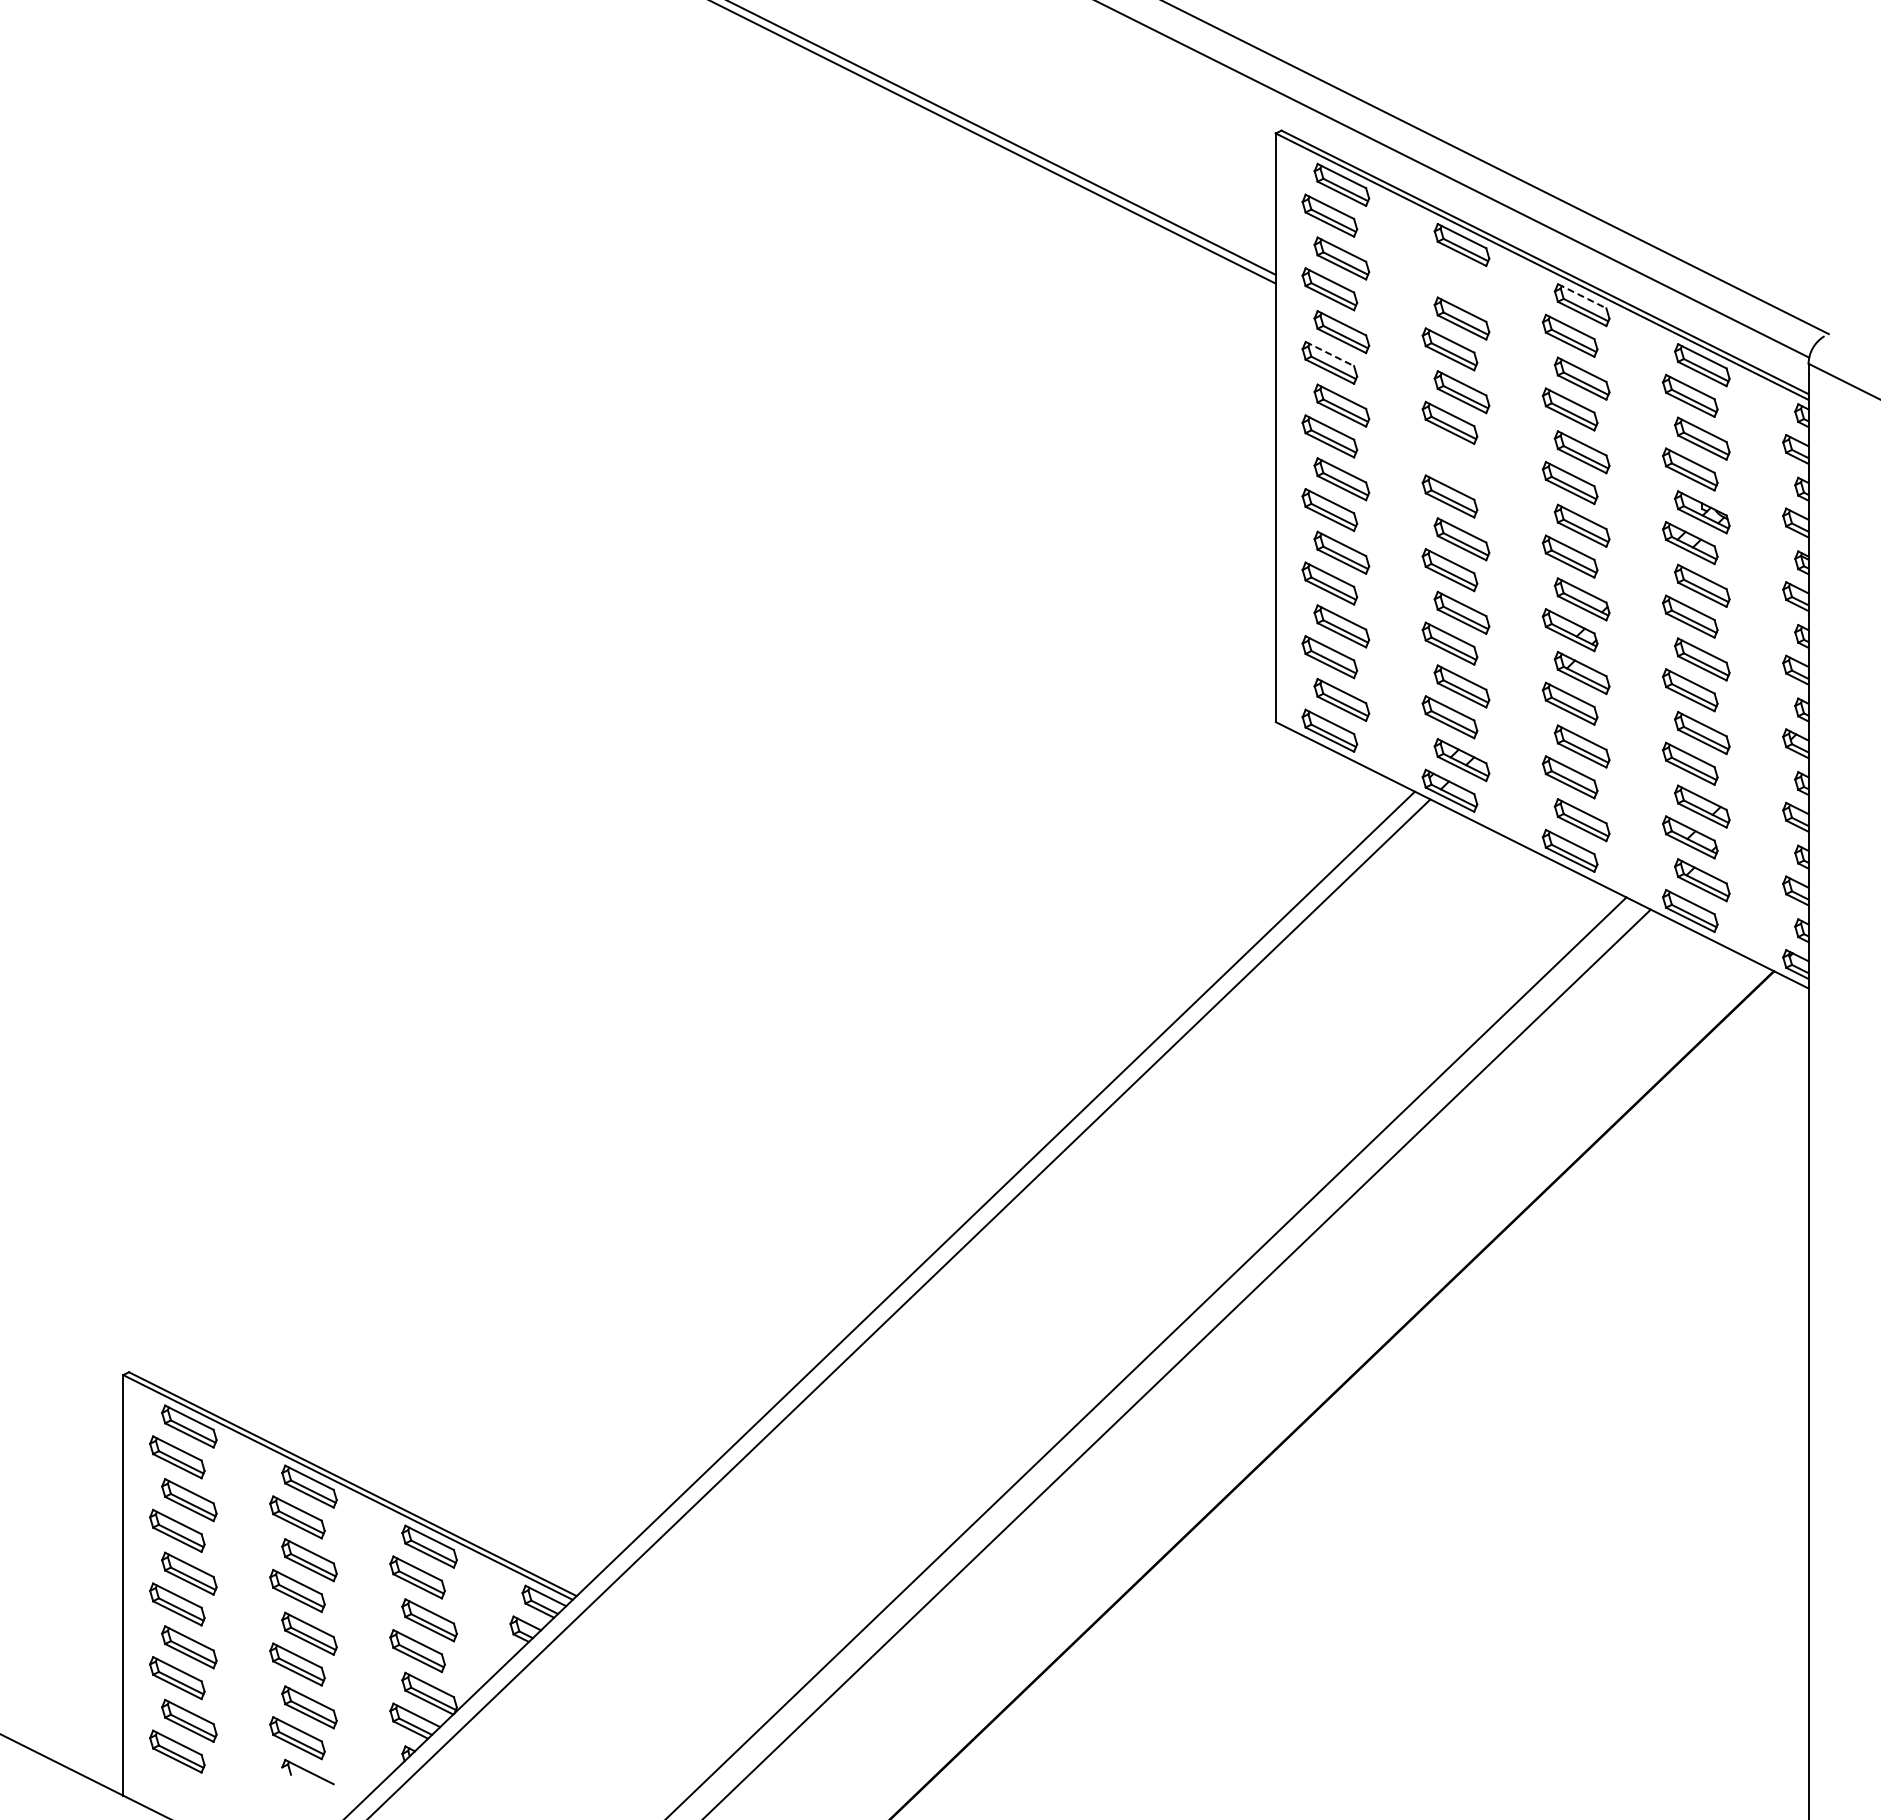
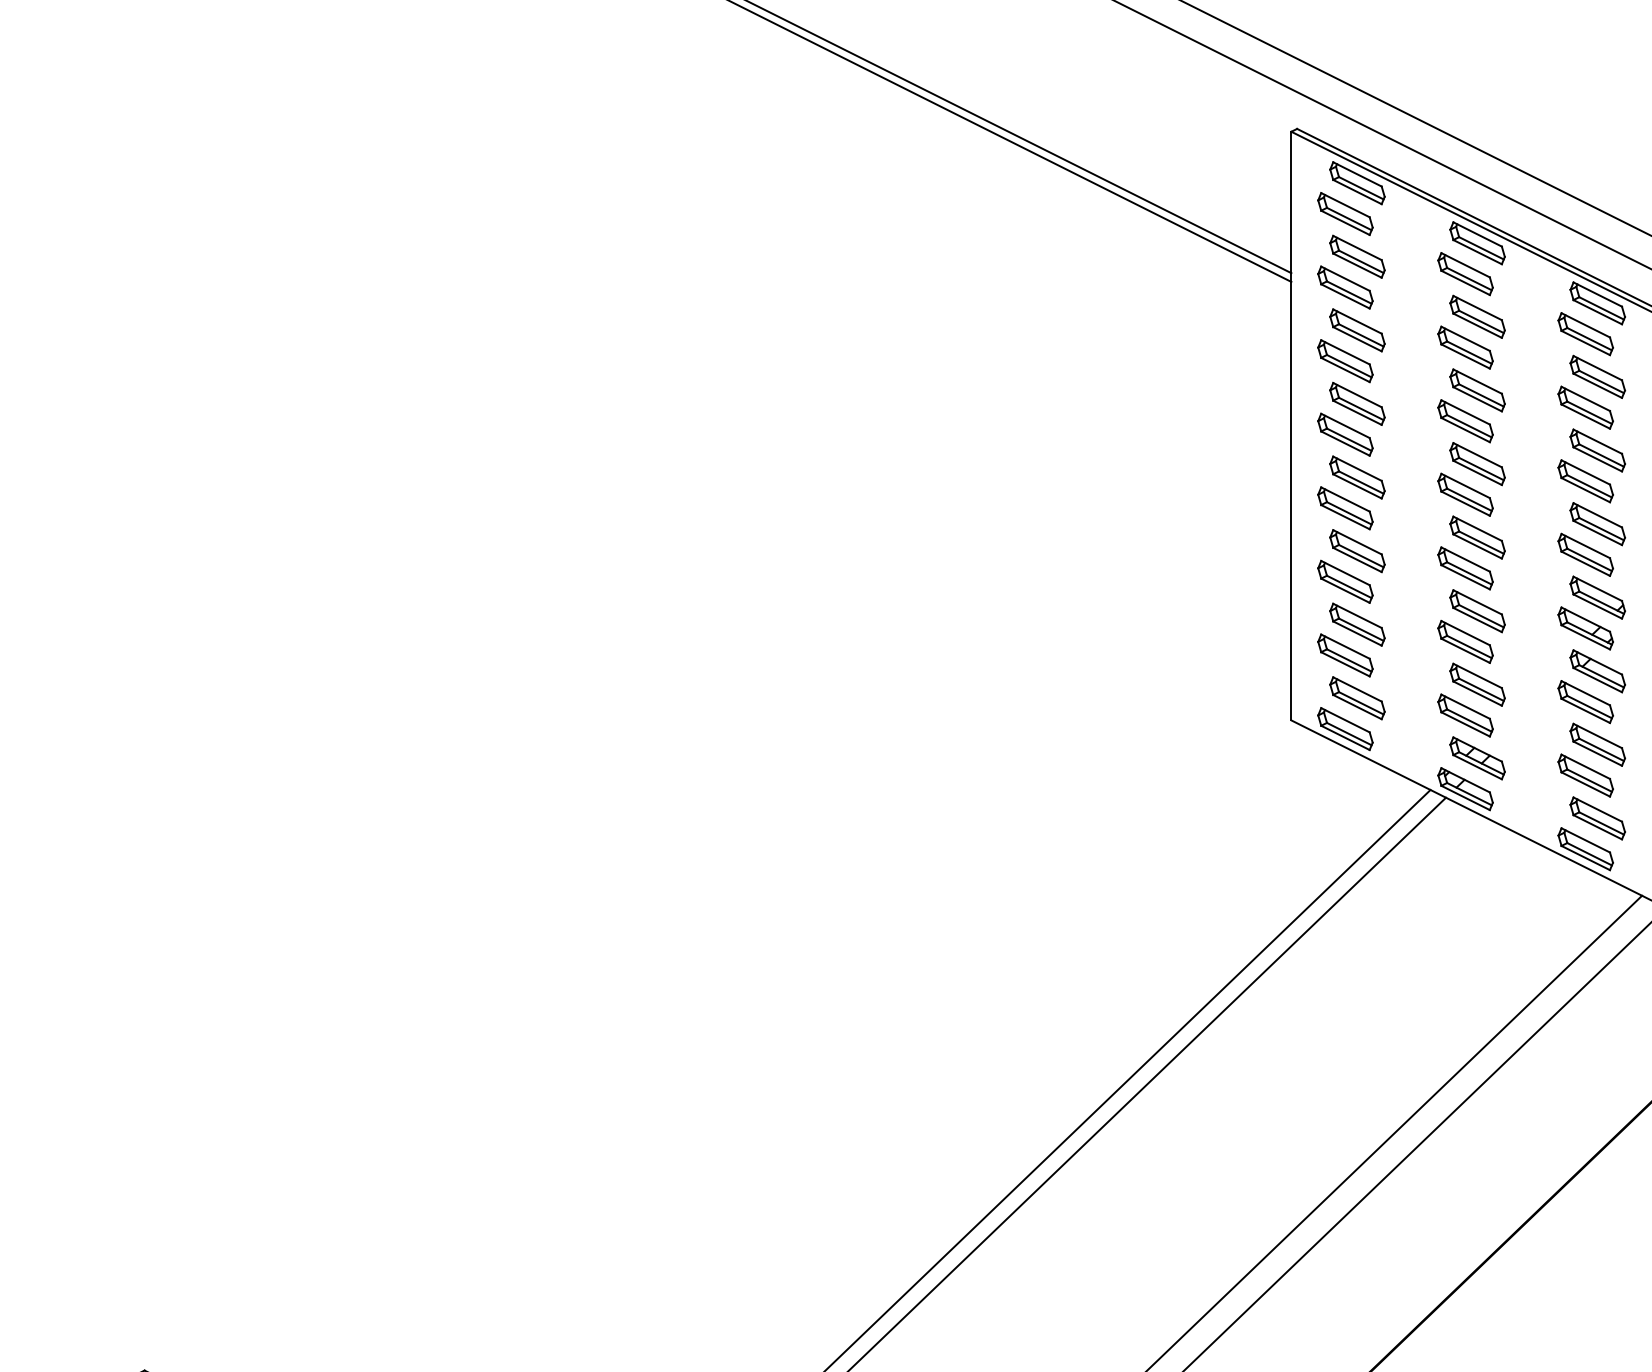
part: (1449, 275) -> (1465, 273), added
line: (1582, 296) -> (1598, 294), dashed -> solid
line: (1330, 354) -> (1346, 352), dashed -> solid
part: (1461, 465) -> (1477, 463), added

